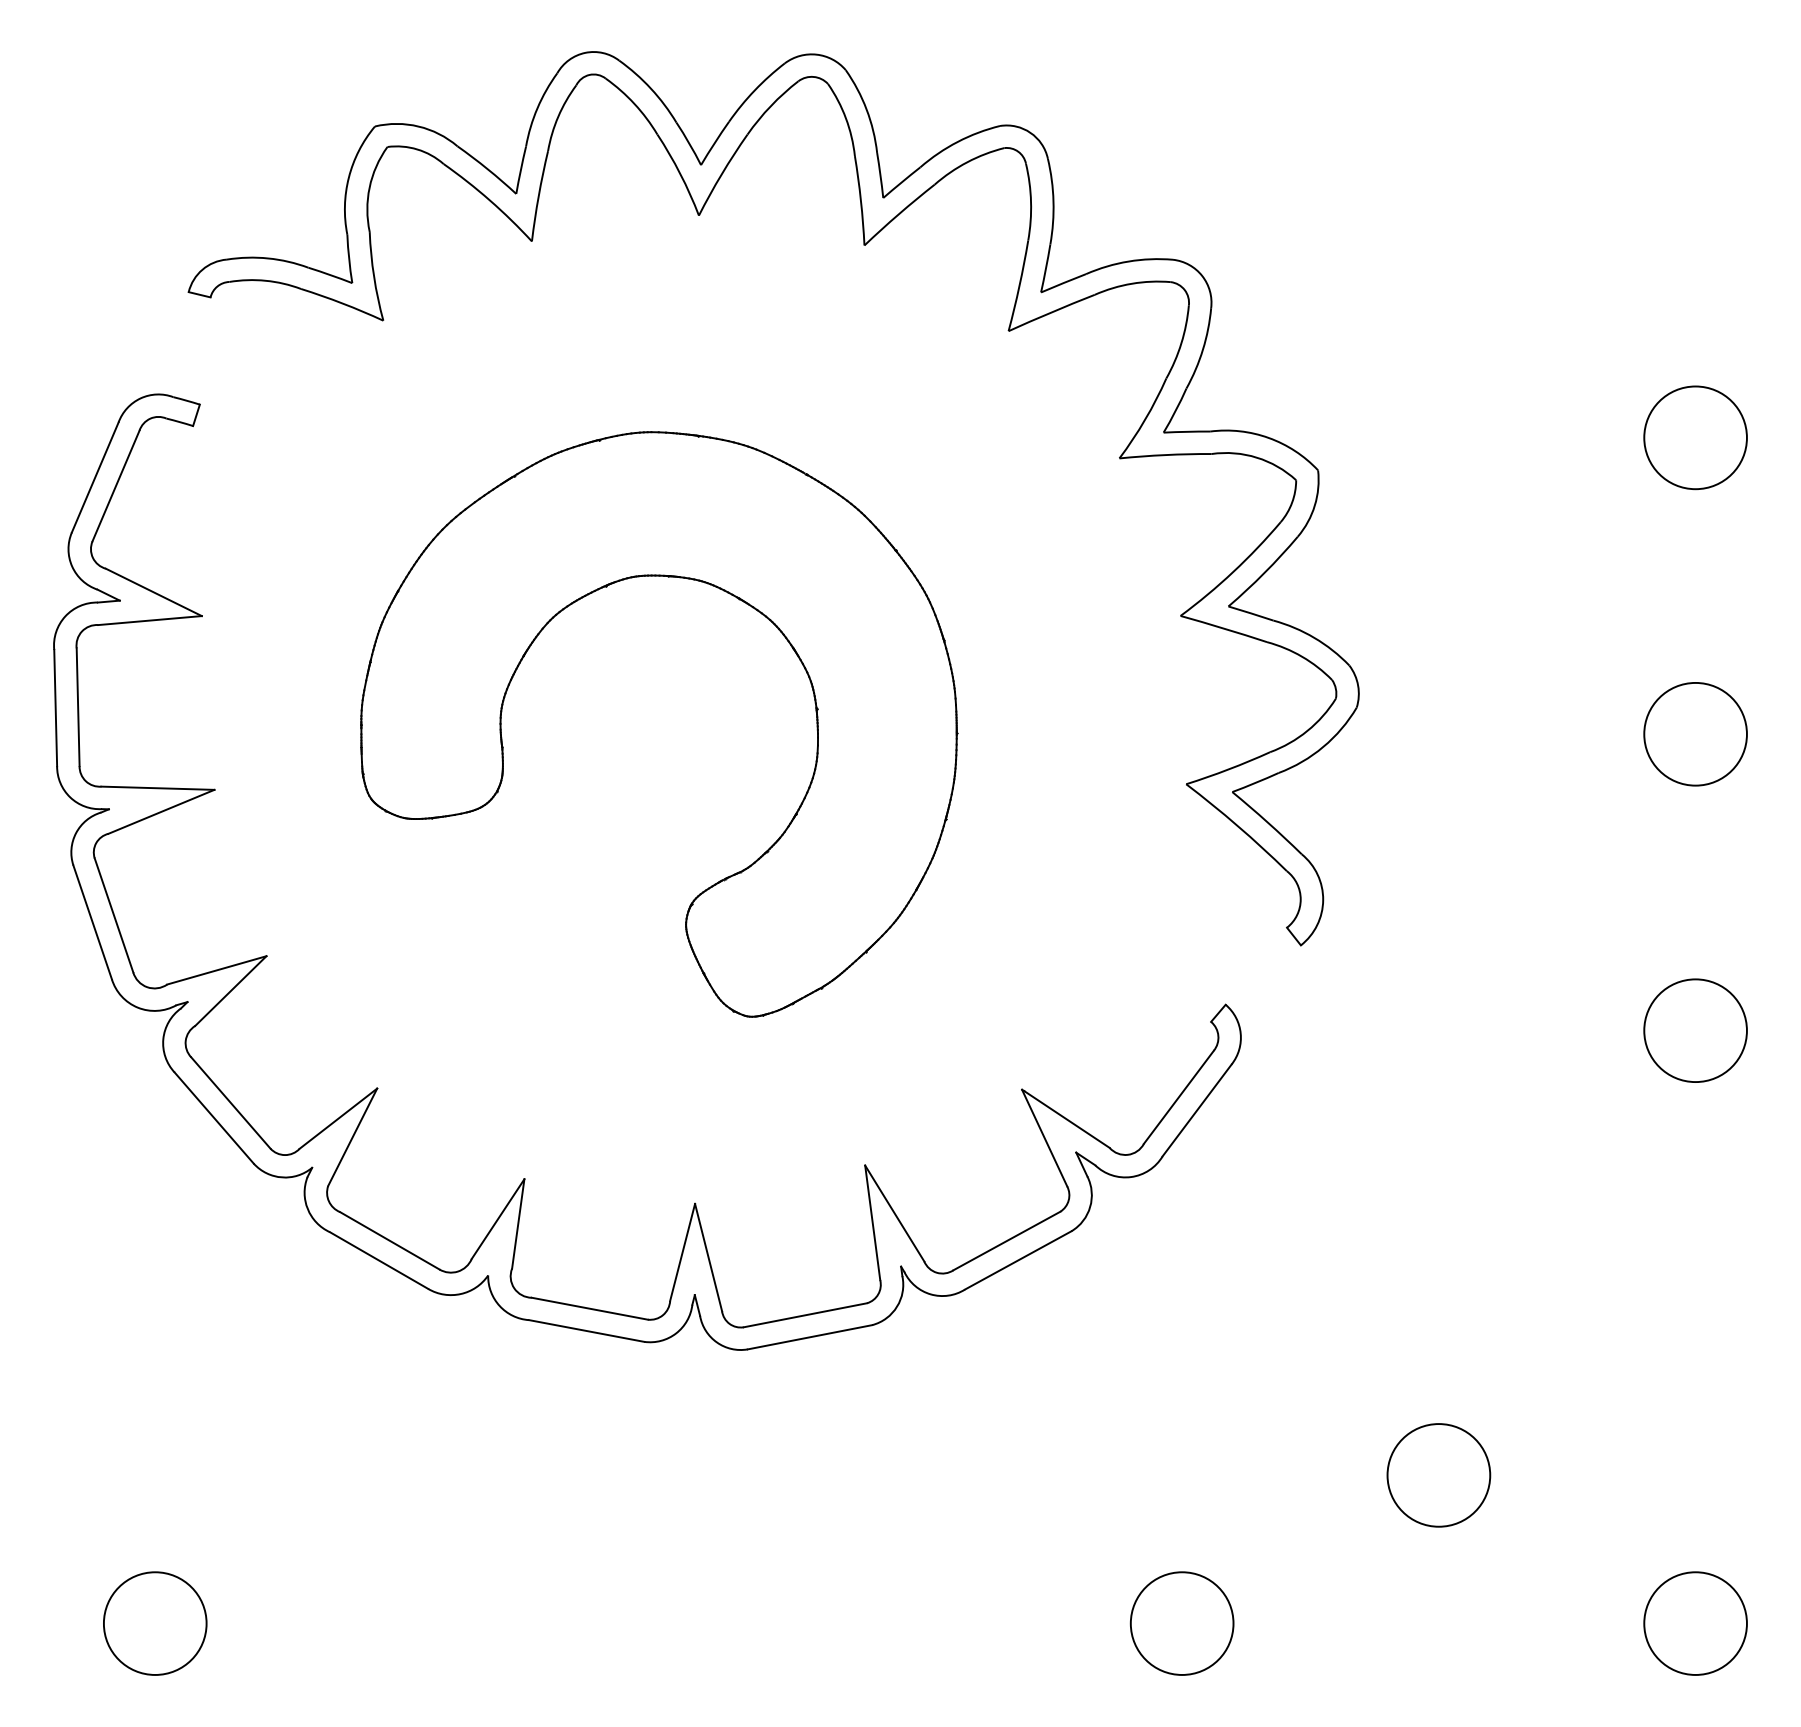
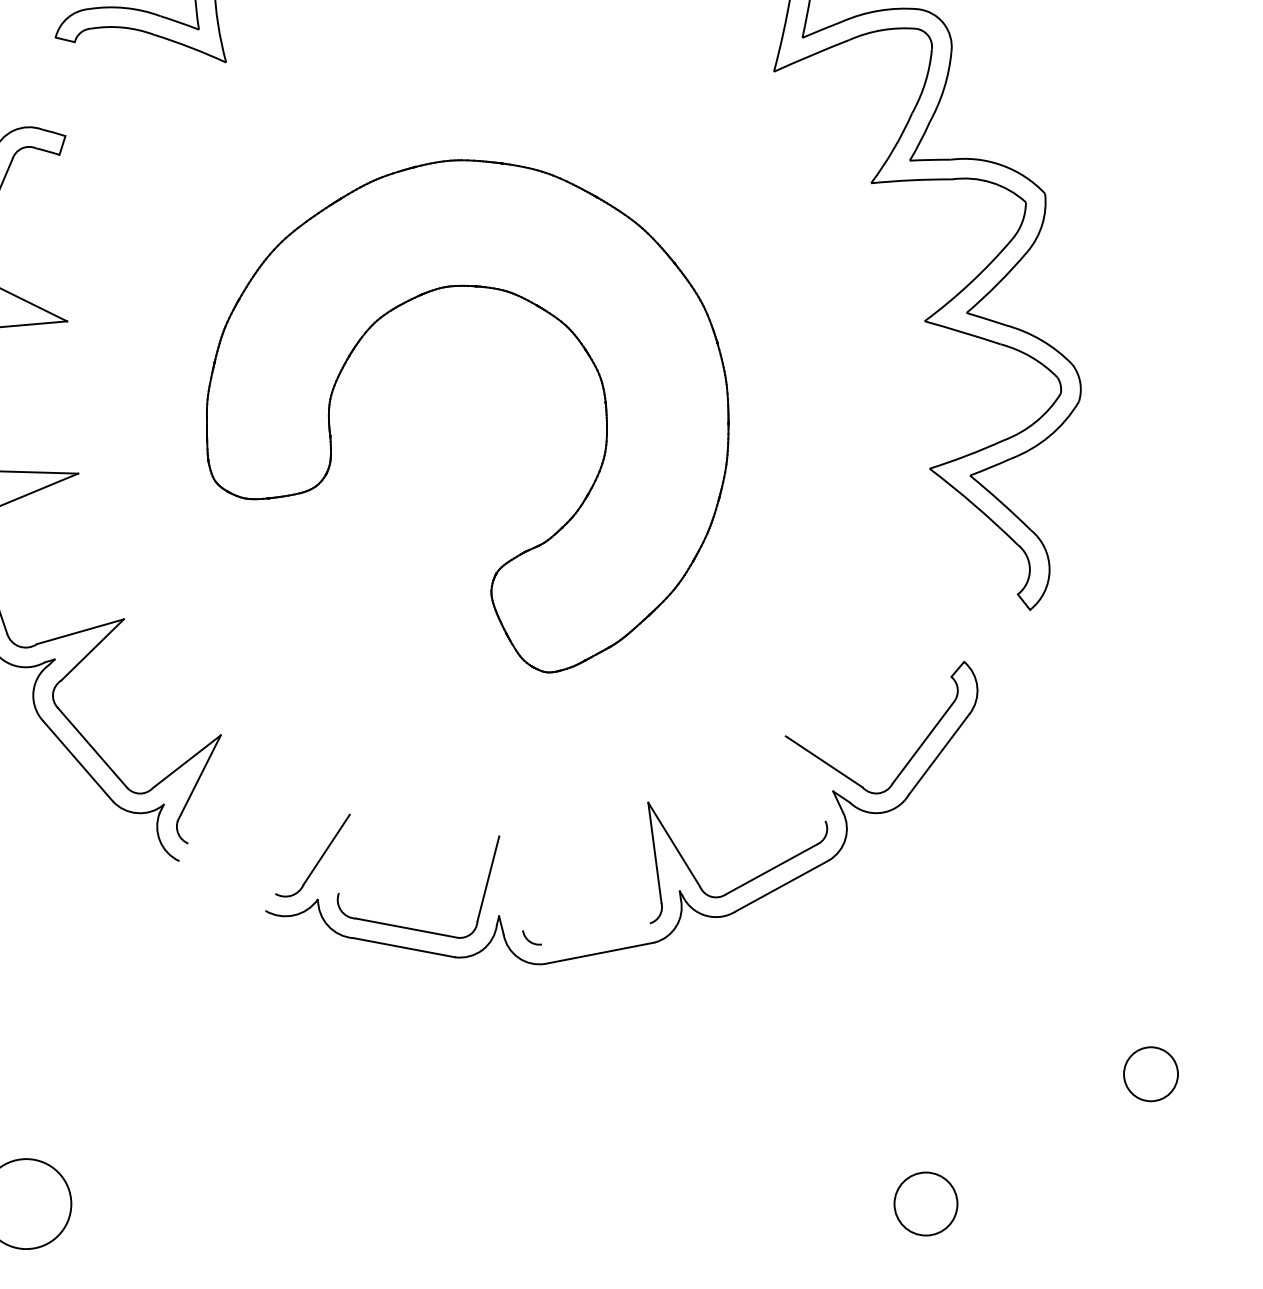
line: (1044, 1137) -> (805, 778), removed
line: (518, 1223) -> (344, 853), removed
line: (389, 1240) -> (231, 868), removed
line: (708, 1257) -> (511, 883), removed
line: (379, 1260) -> (222, 885), removed
line: (805, 1315) -> (596, 934), removed
circle: (1438, 1475) -> (1150, 1074), size x0.6
circle: (1181, 1623) -> (925, 1203), size x0.7

